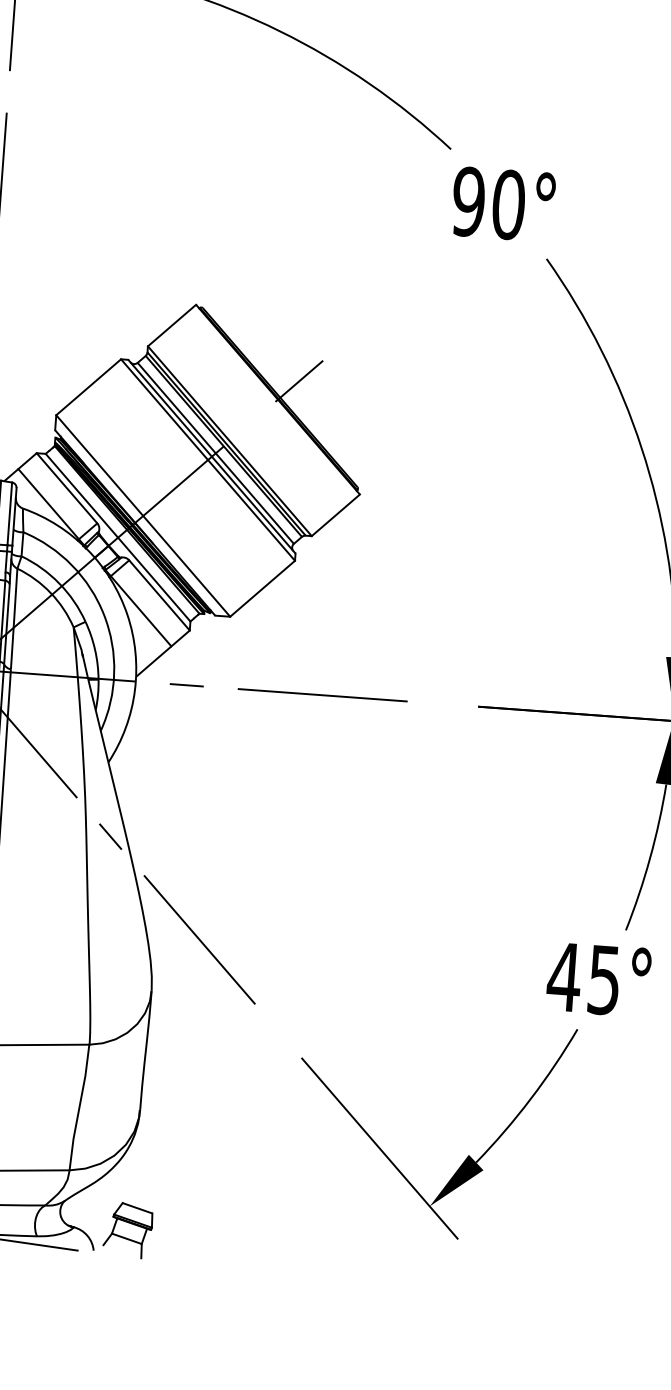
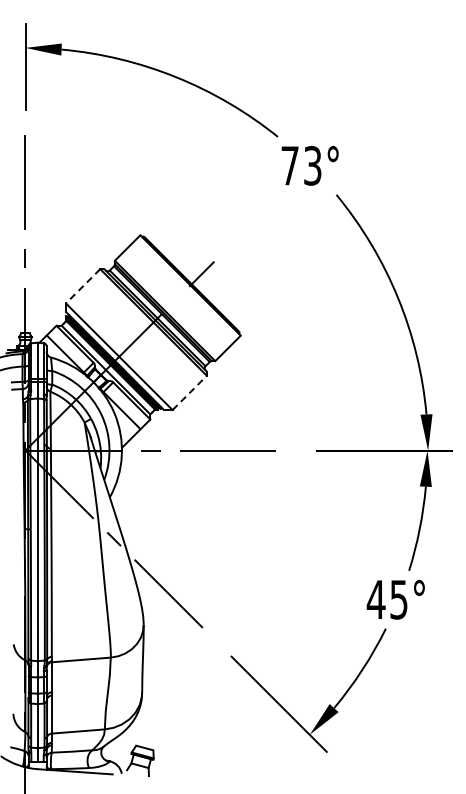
text: (488, 202) -> (301, 165), 90° -> 73°
line: (87, 387) -> (82, 286), solid -> dashed
line: (264, 588) -> (190, 392), solid -> dashed

